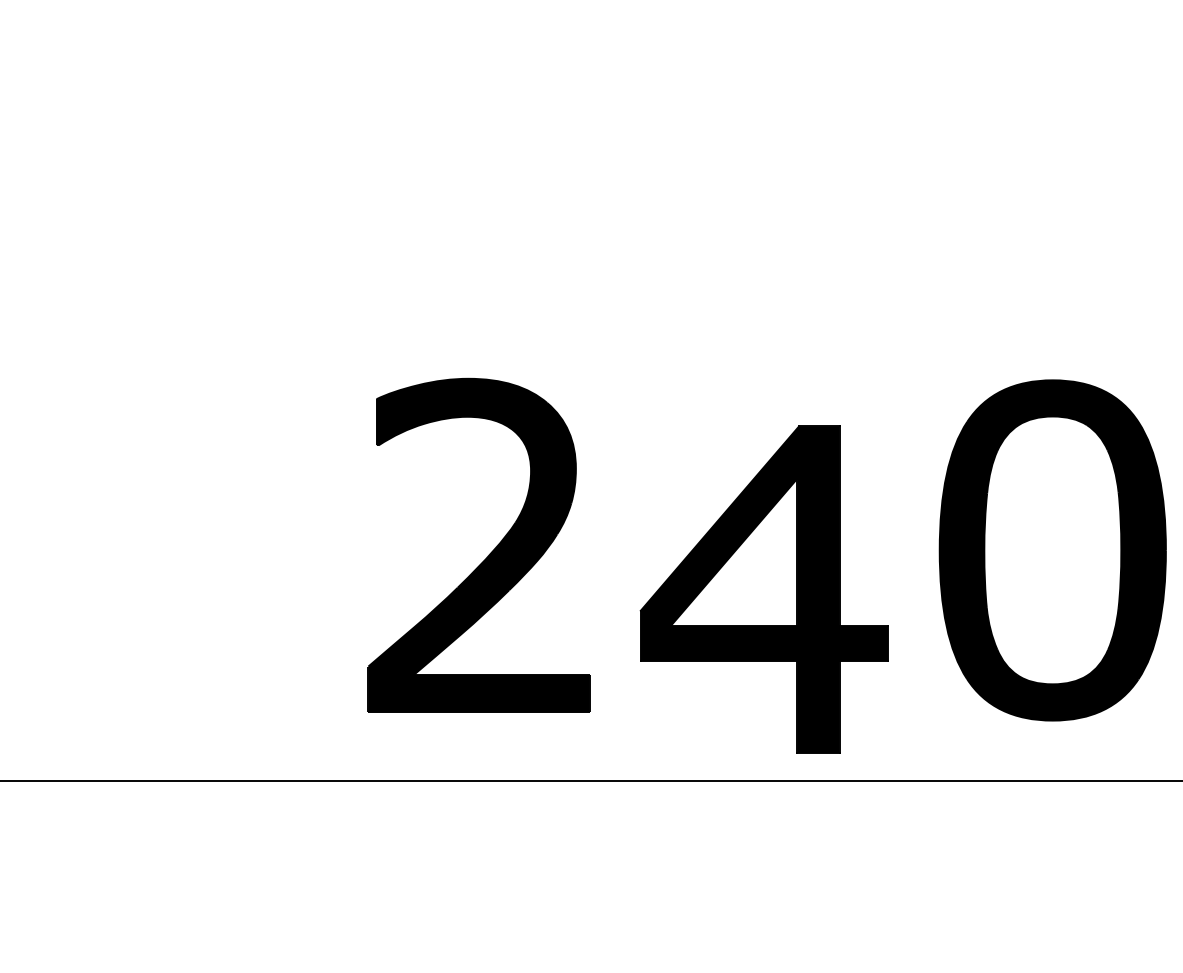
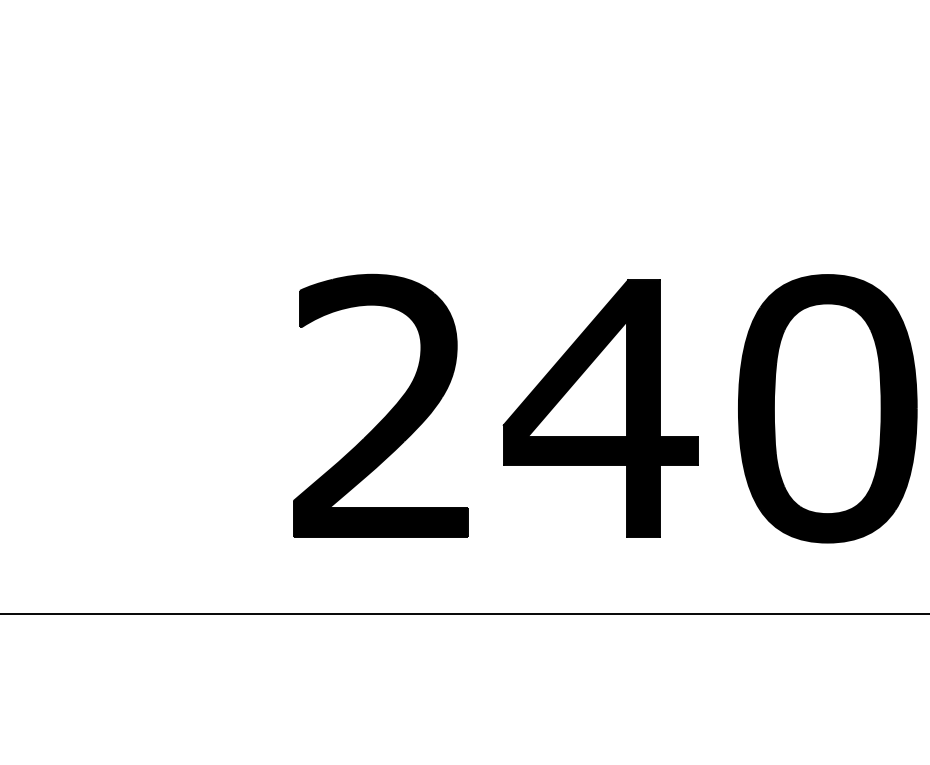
part: (1052, 550) -> (827, 408), moved
part: (489, 553) -> (388, 412), moved
part: (763, 589) -> (600, 408), moved

